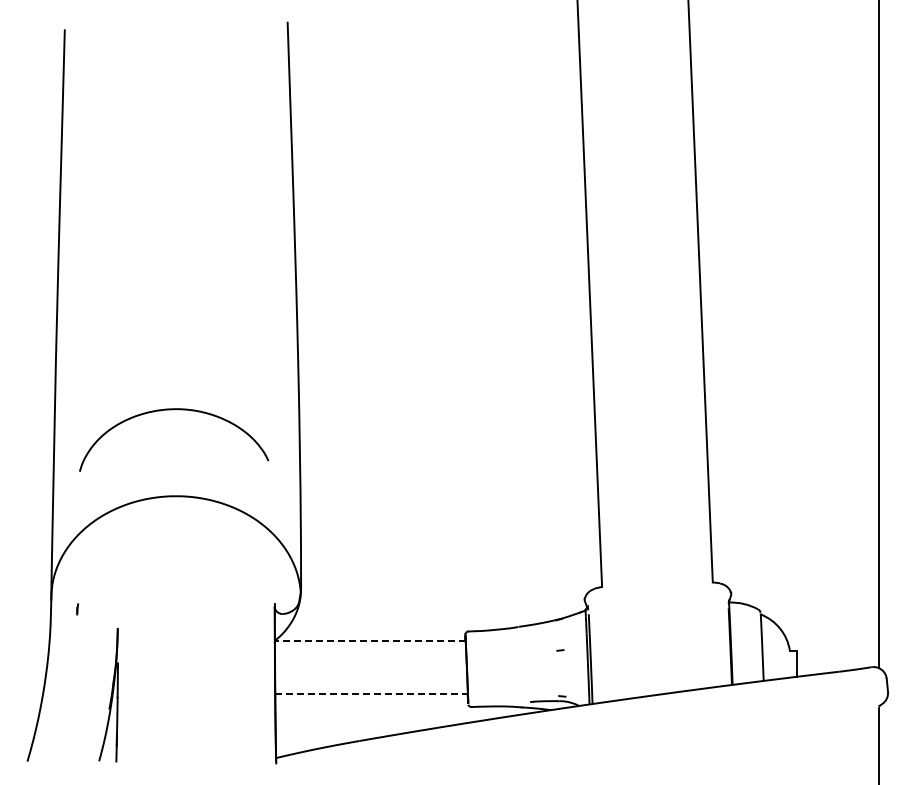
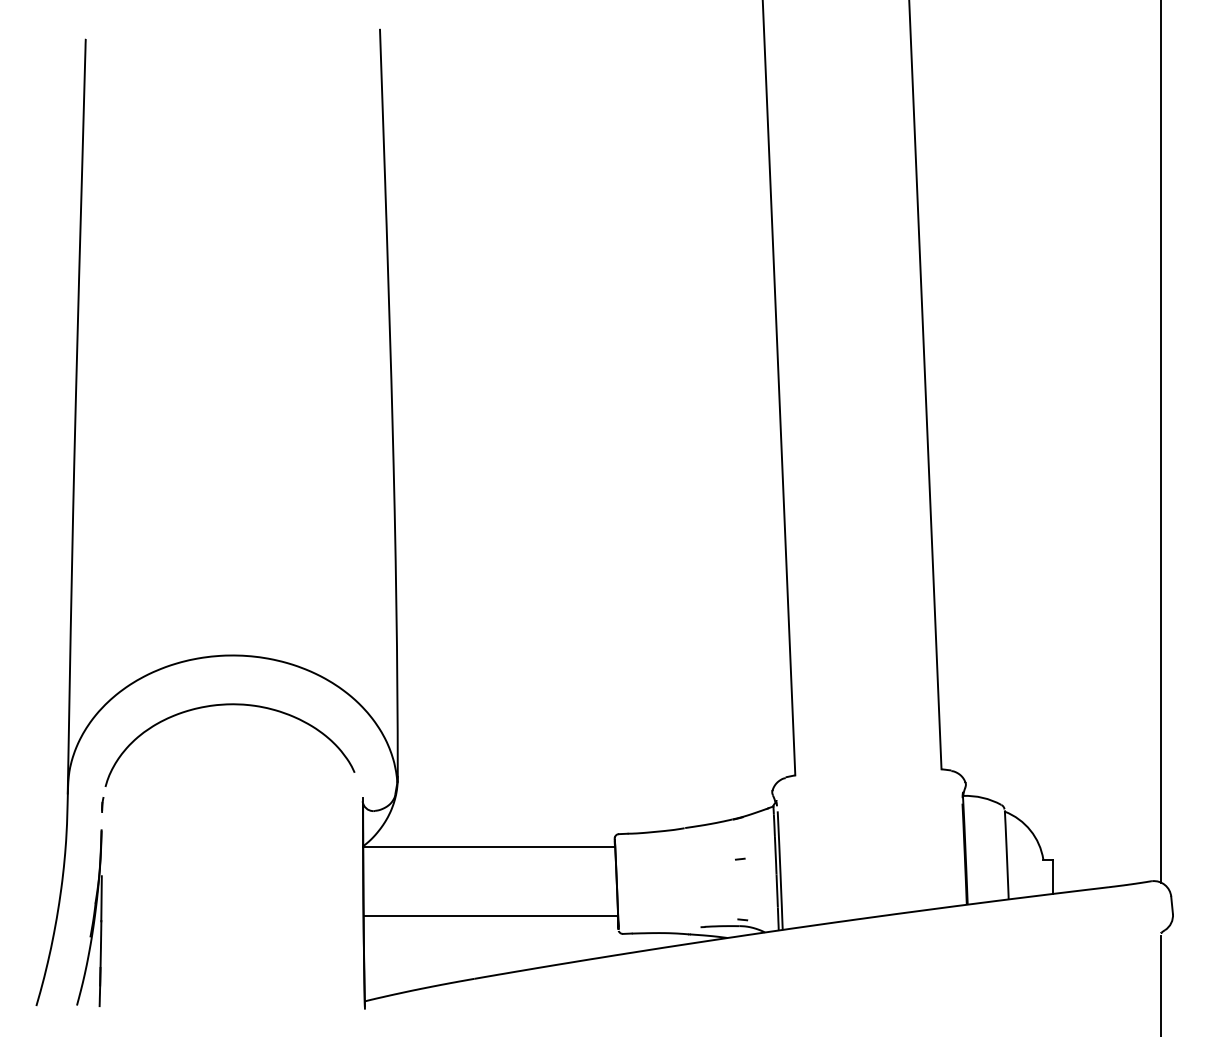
curve: (174, 410) -> (230, 706), moved
line: (369, 640) -> (488, 846), dashed -> solid
line: (372, 693) -> (492, 916), dashed -> solid
part: (108, 694) -> (89, 917), moved

